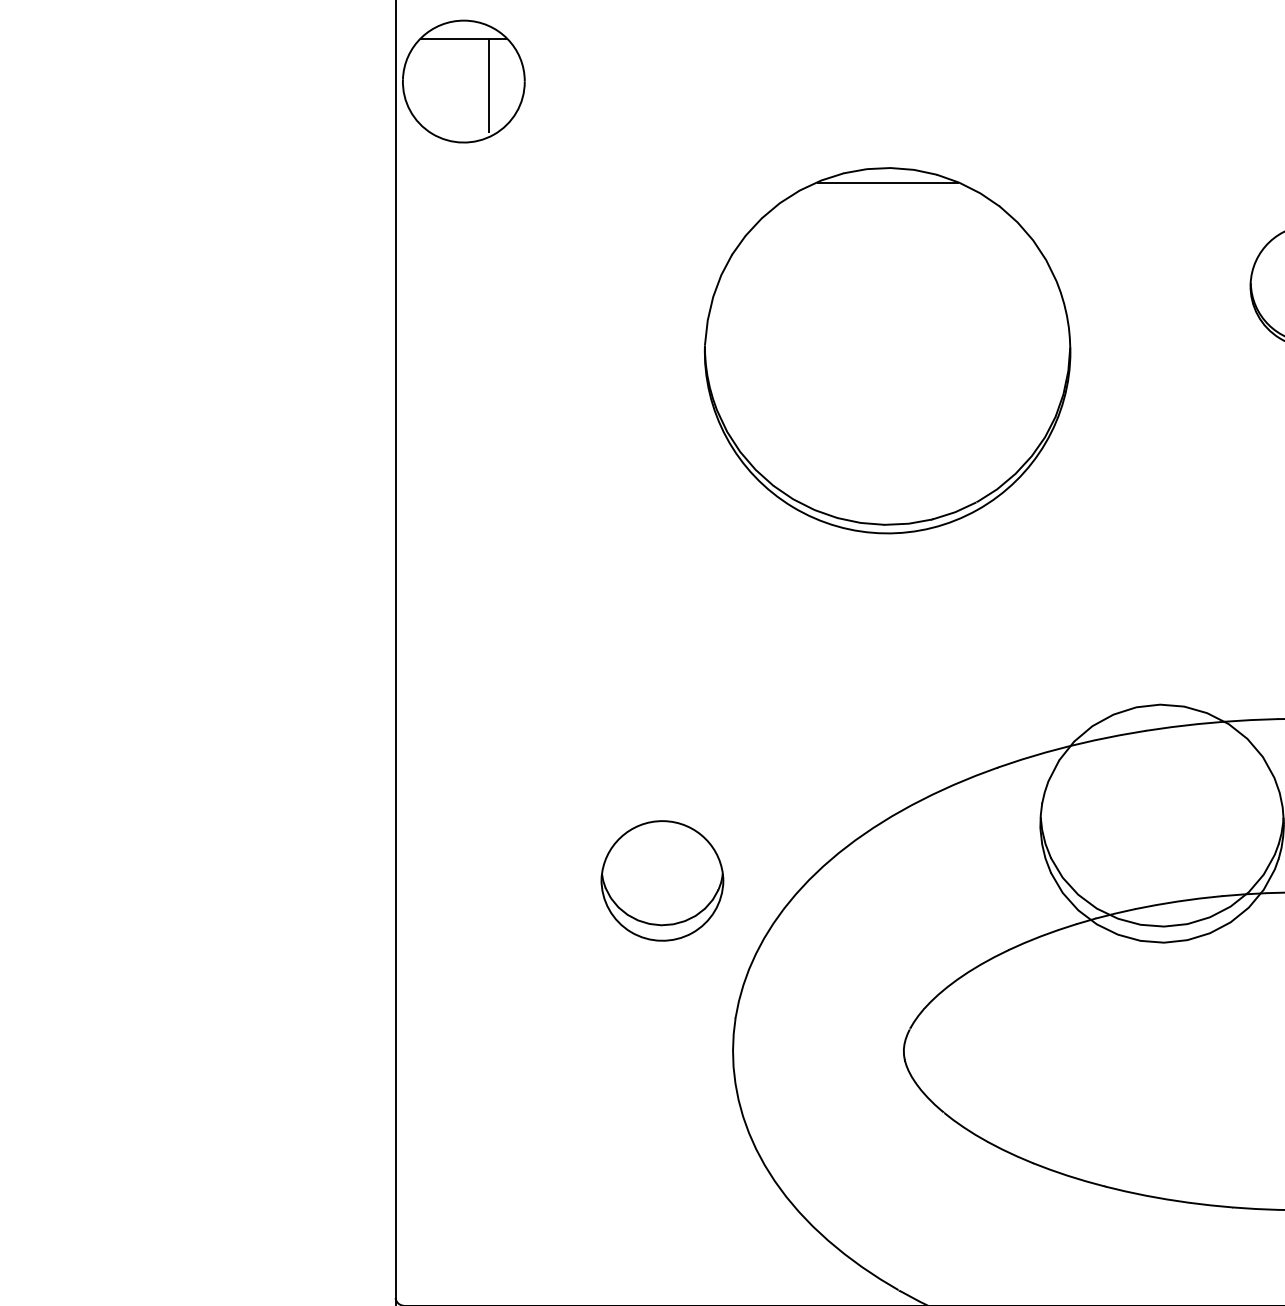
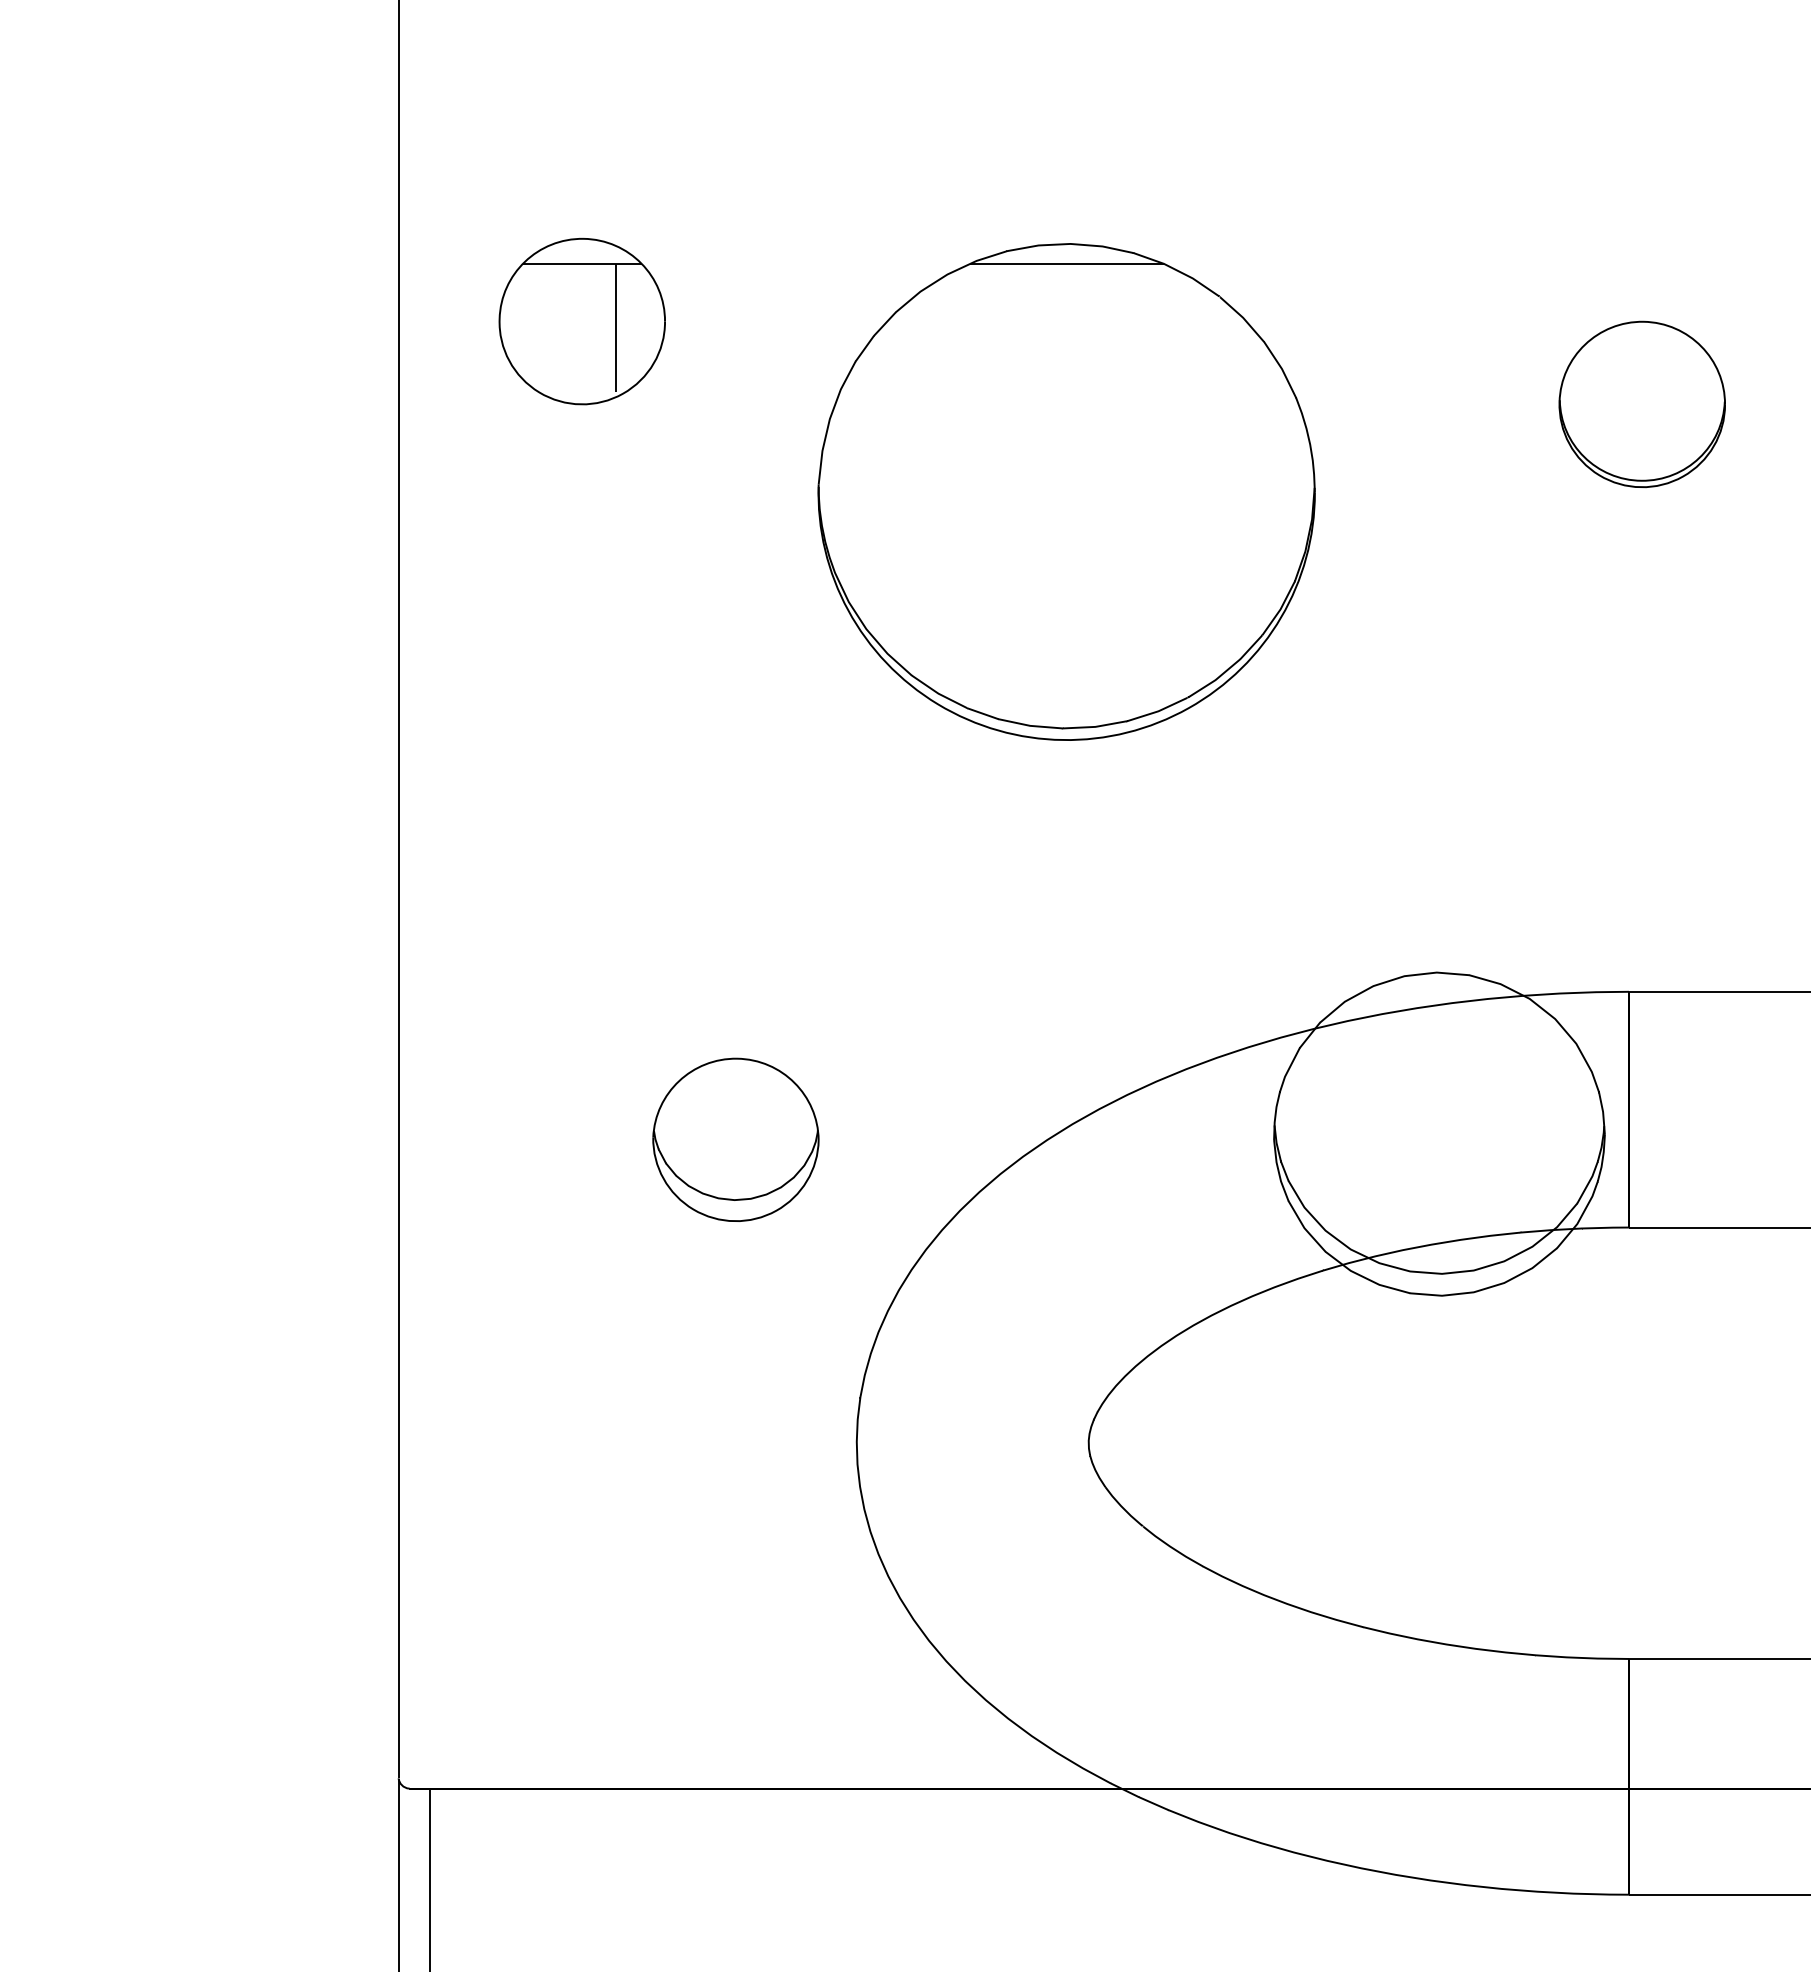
part: (463, 81) -> (581, 321), moved
part: (662, 880) -> (735, 1139), moved

